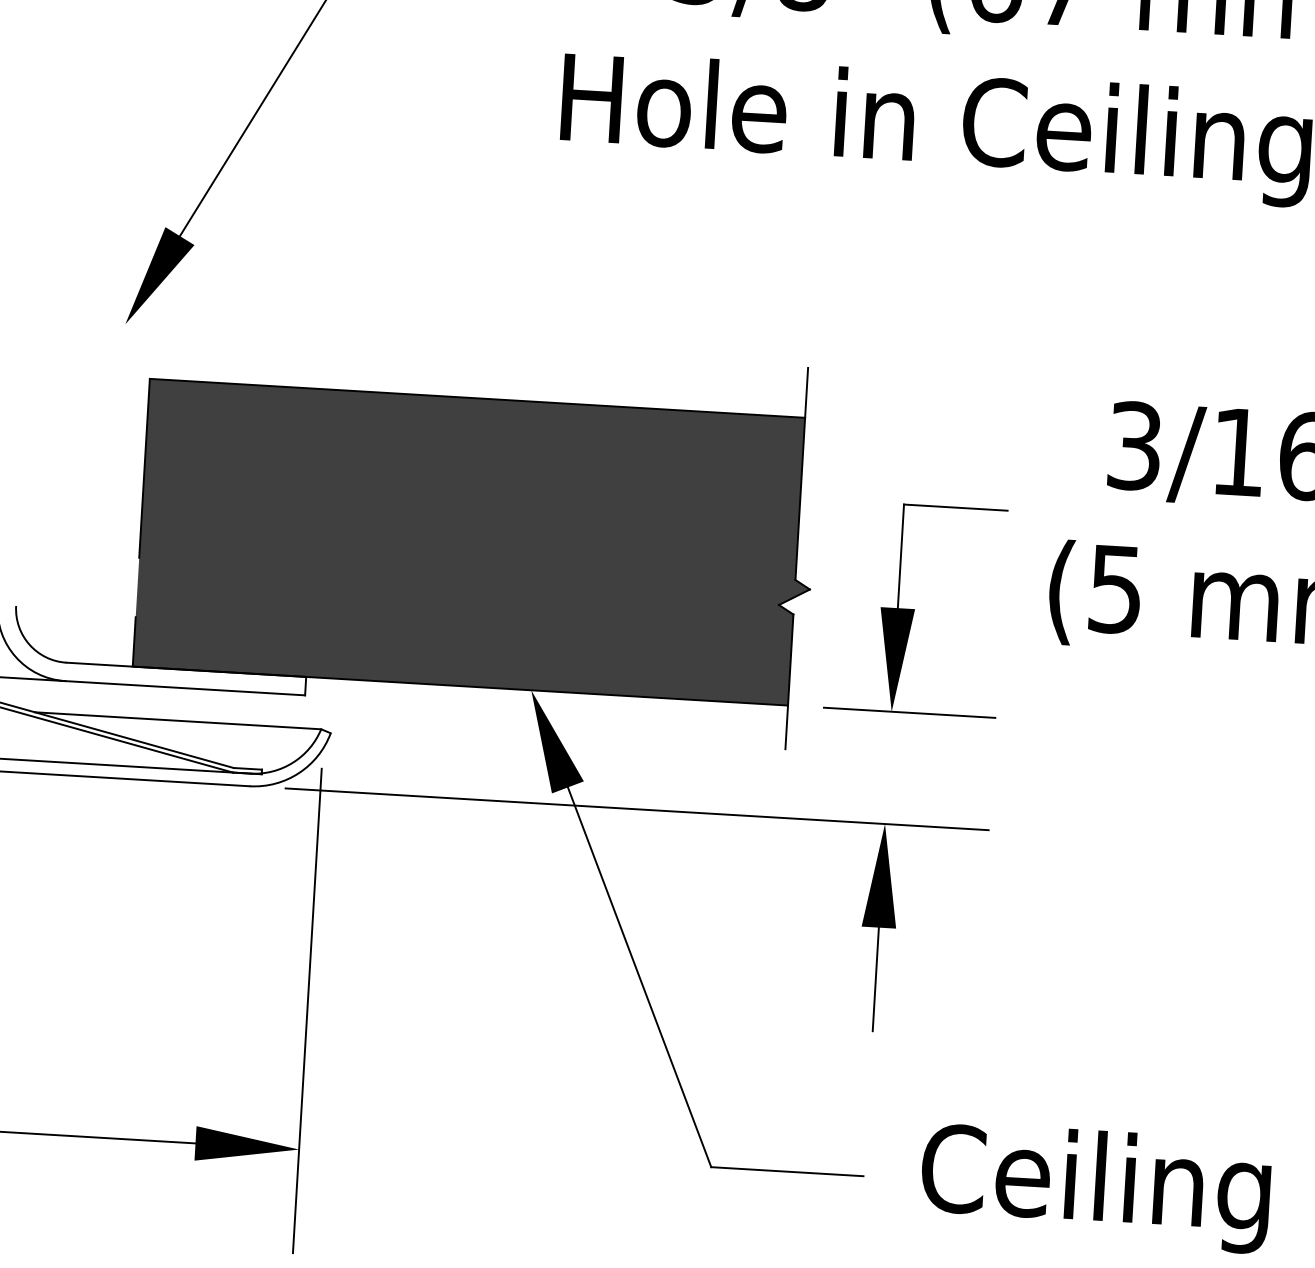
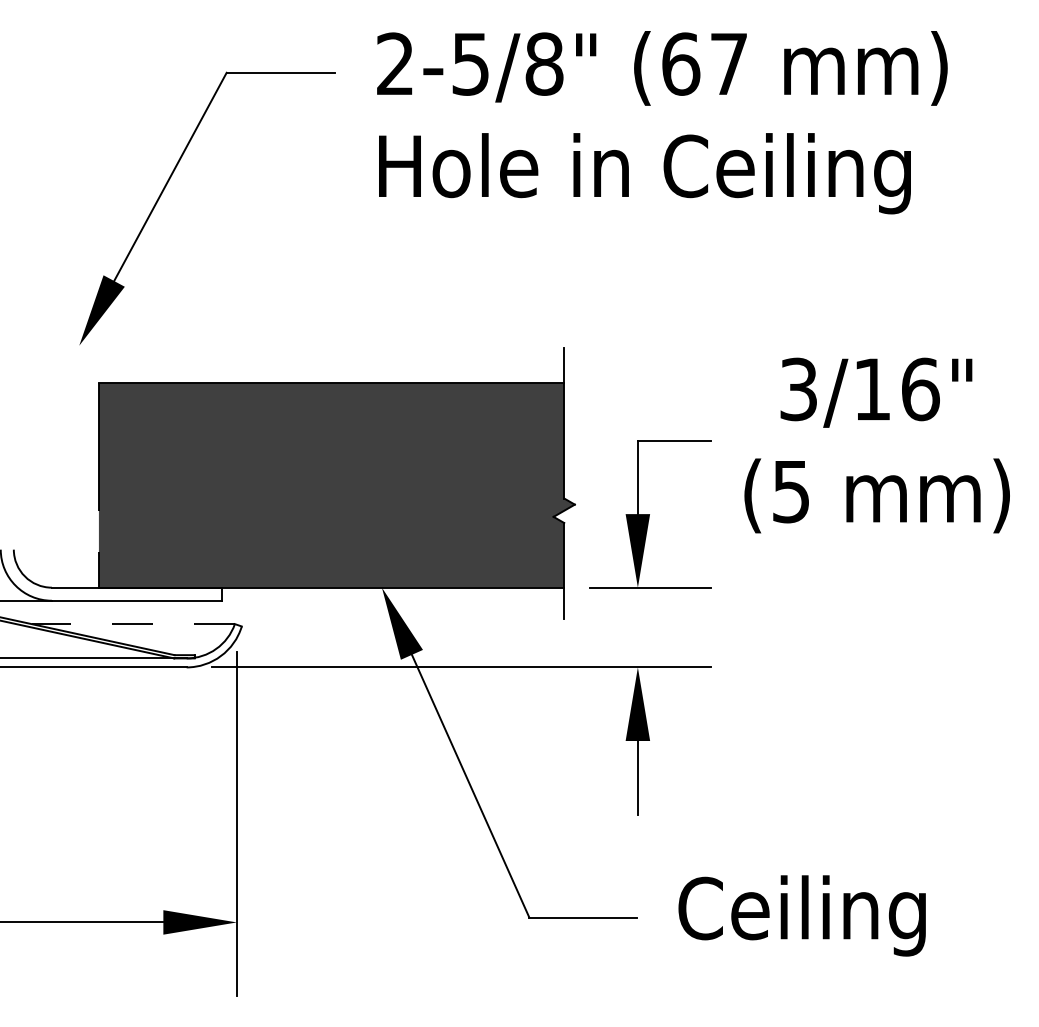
line: (178, 721) -> (133, 624), solid -> dashed

